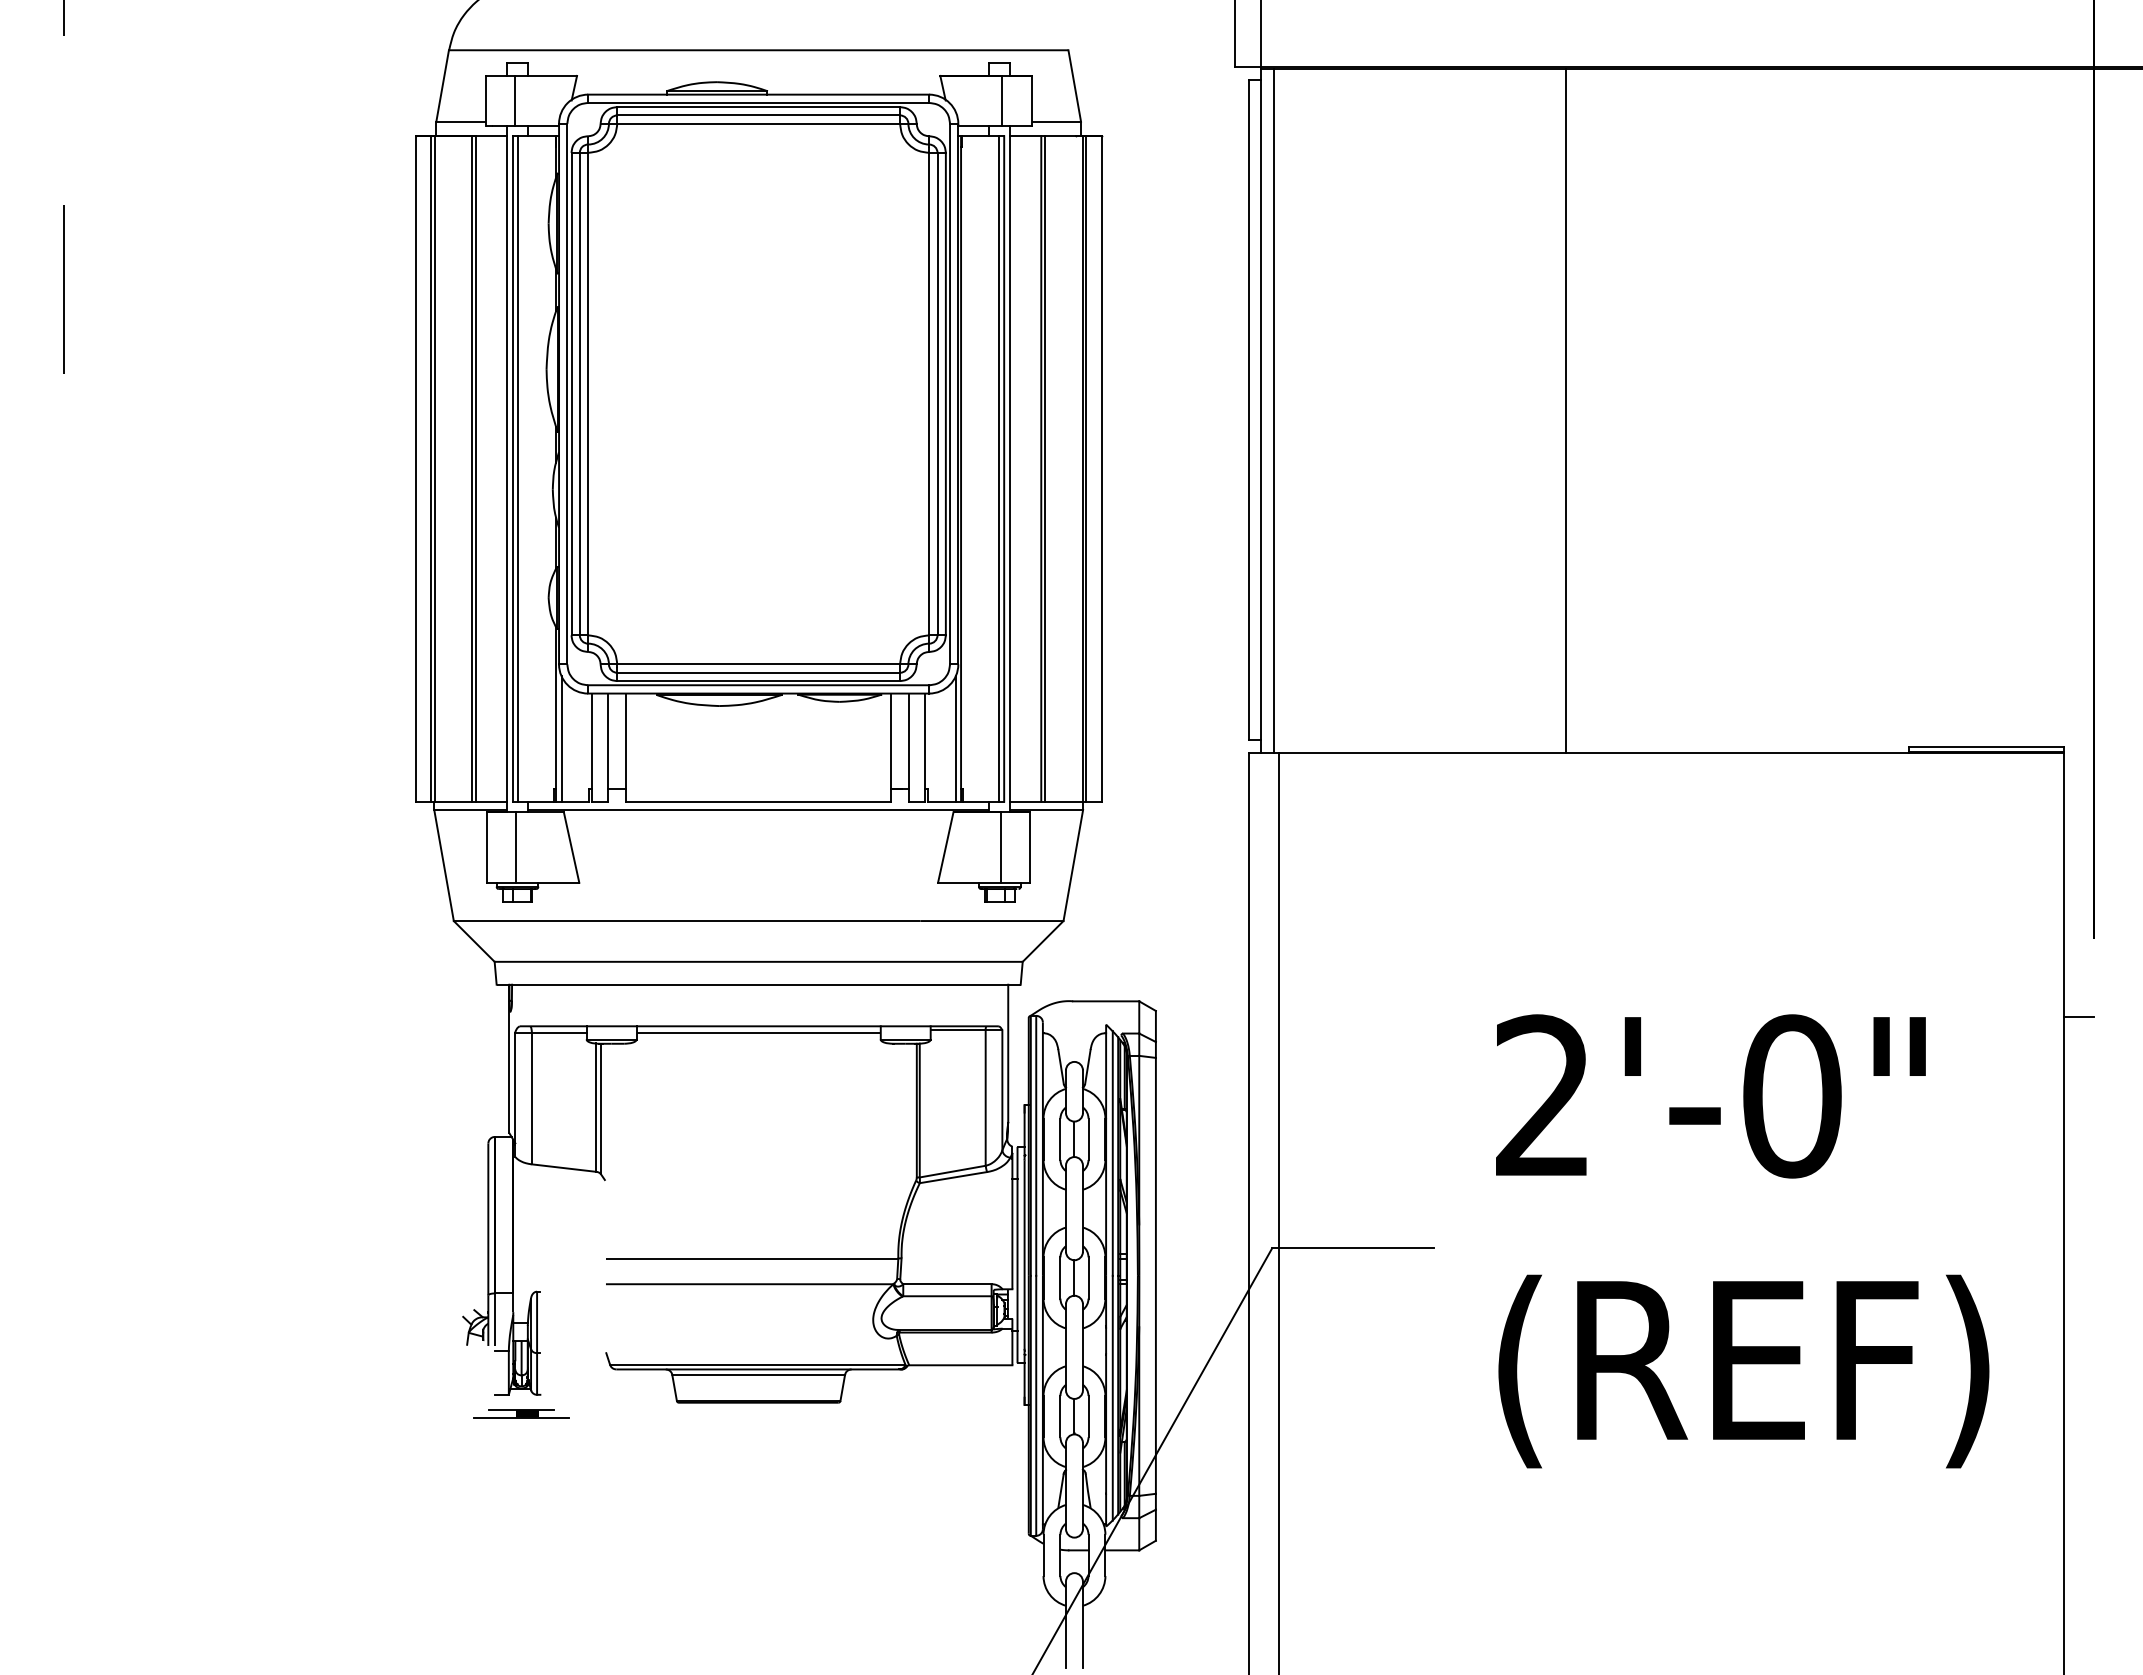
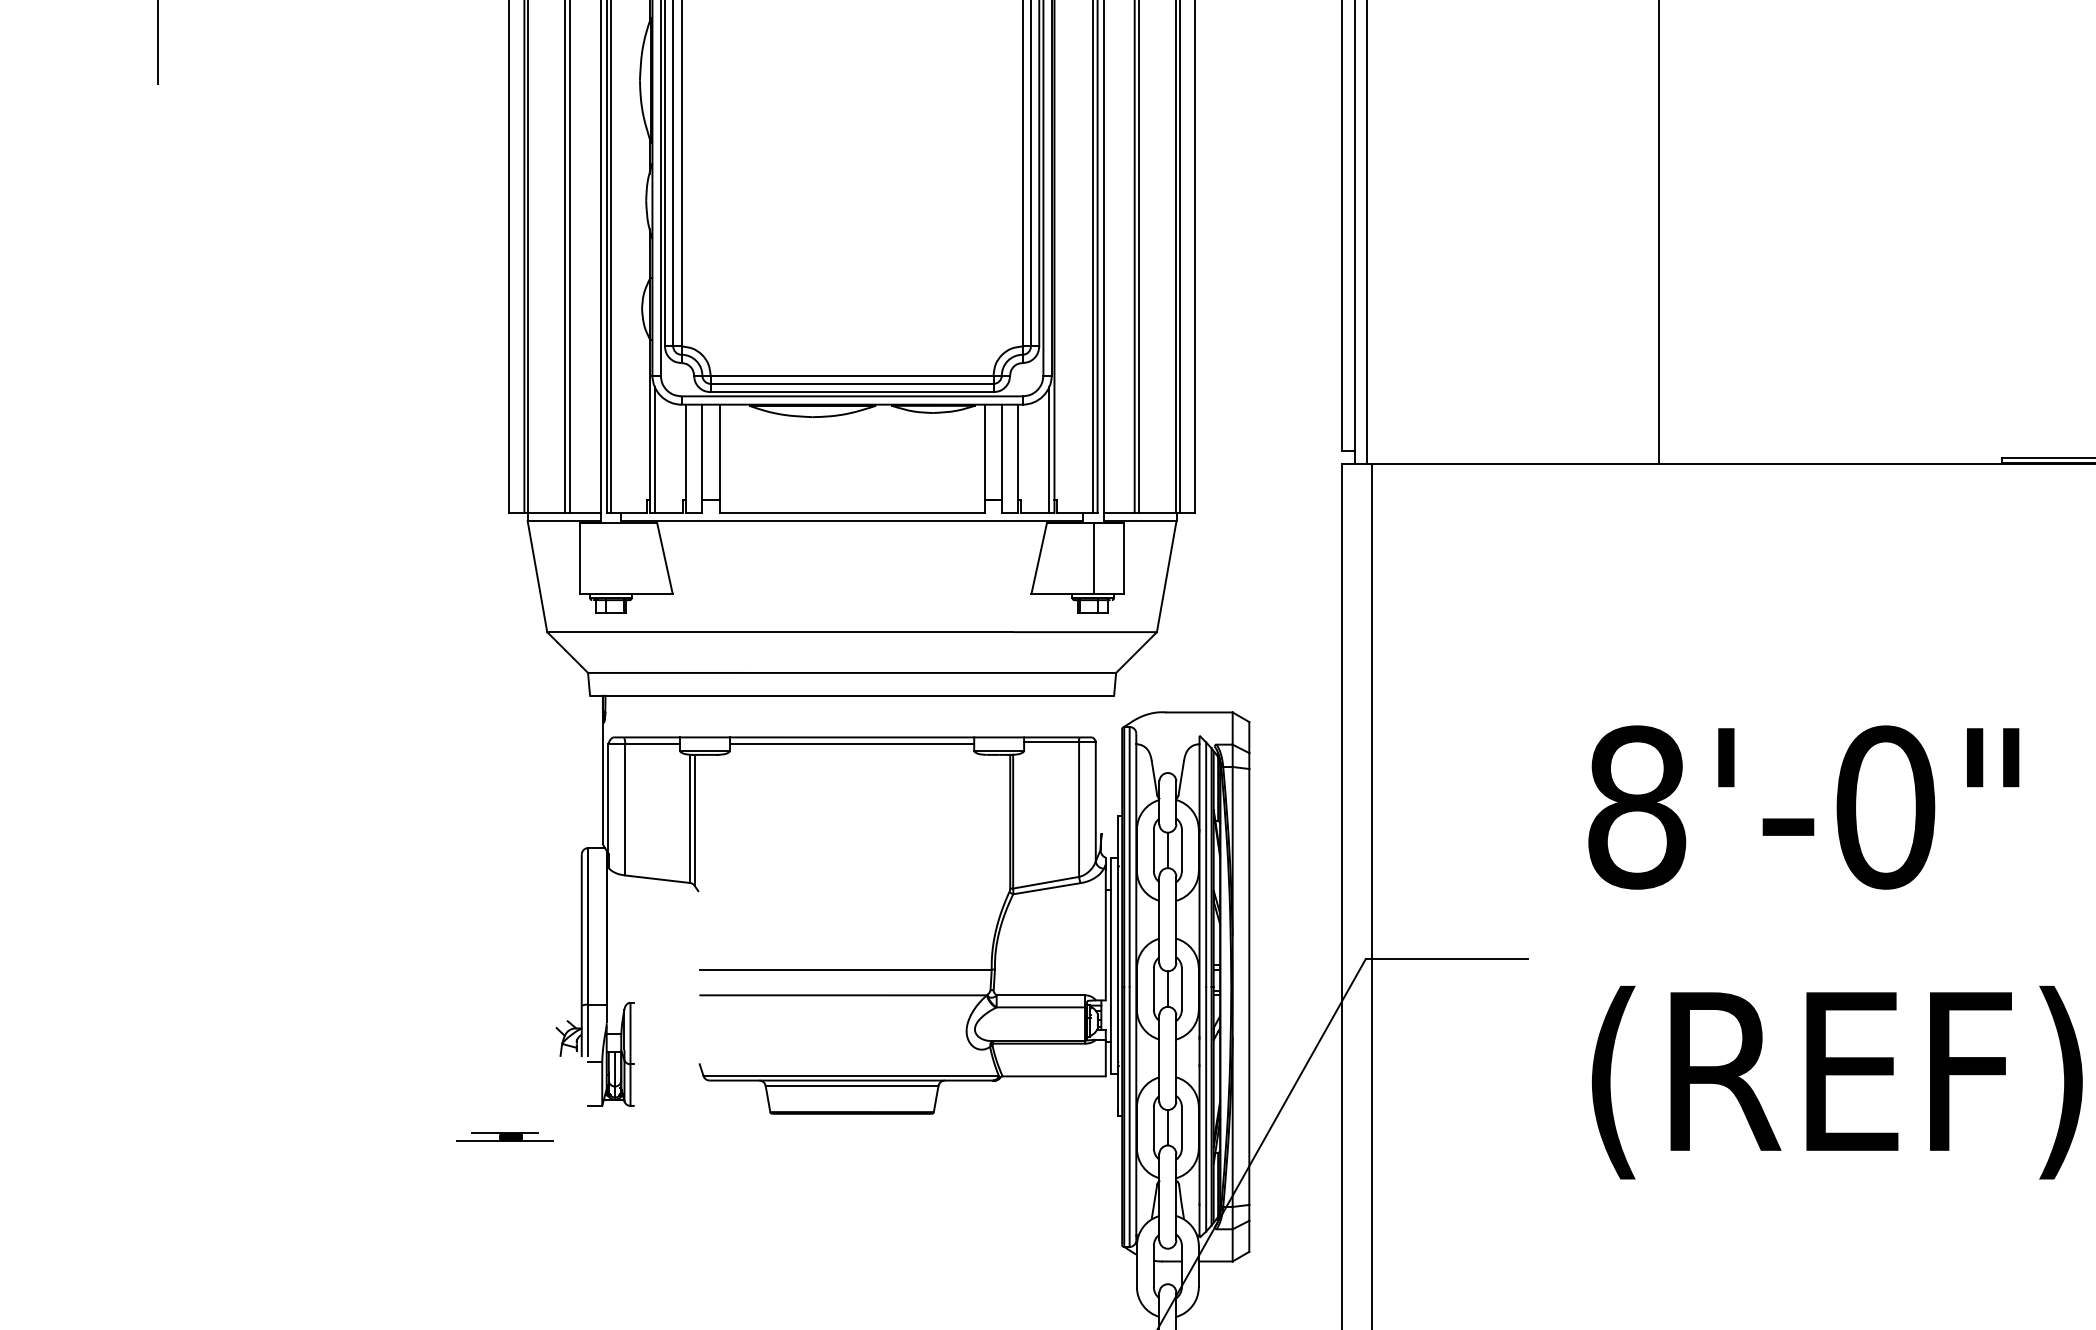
line: (516, 847) -> (609, 558), removed
line: (1008, 1052) -> (1101, 763), removed
text: (1543, 1096) -> (1636, 807), 2'-0" -> 8'-0"
part: (521, 1413) -> (504, 1136), moved

